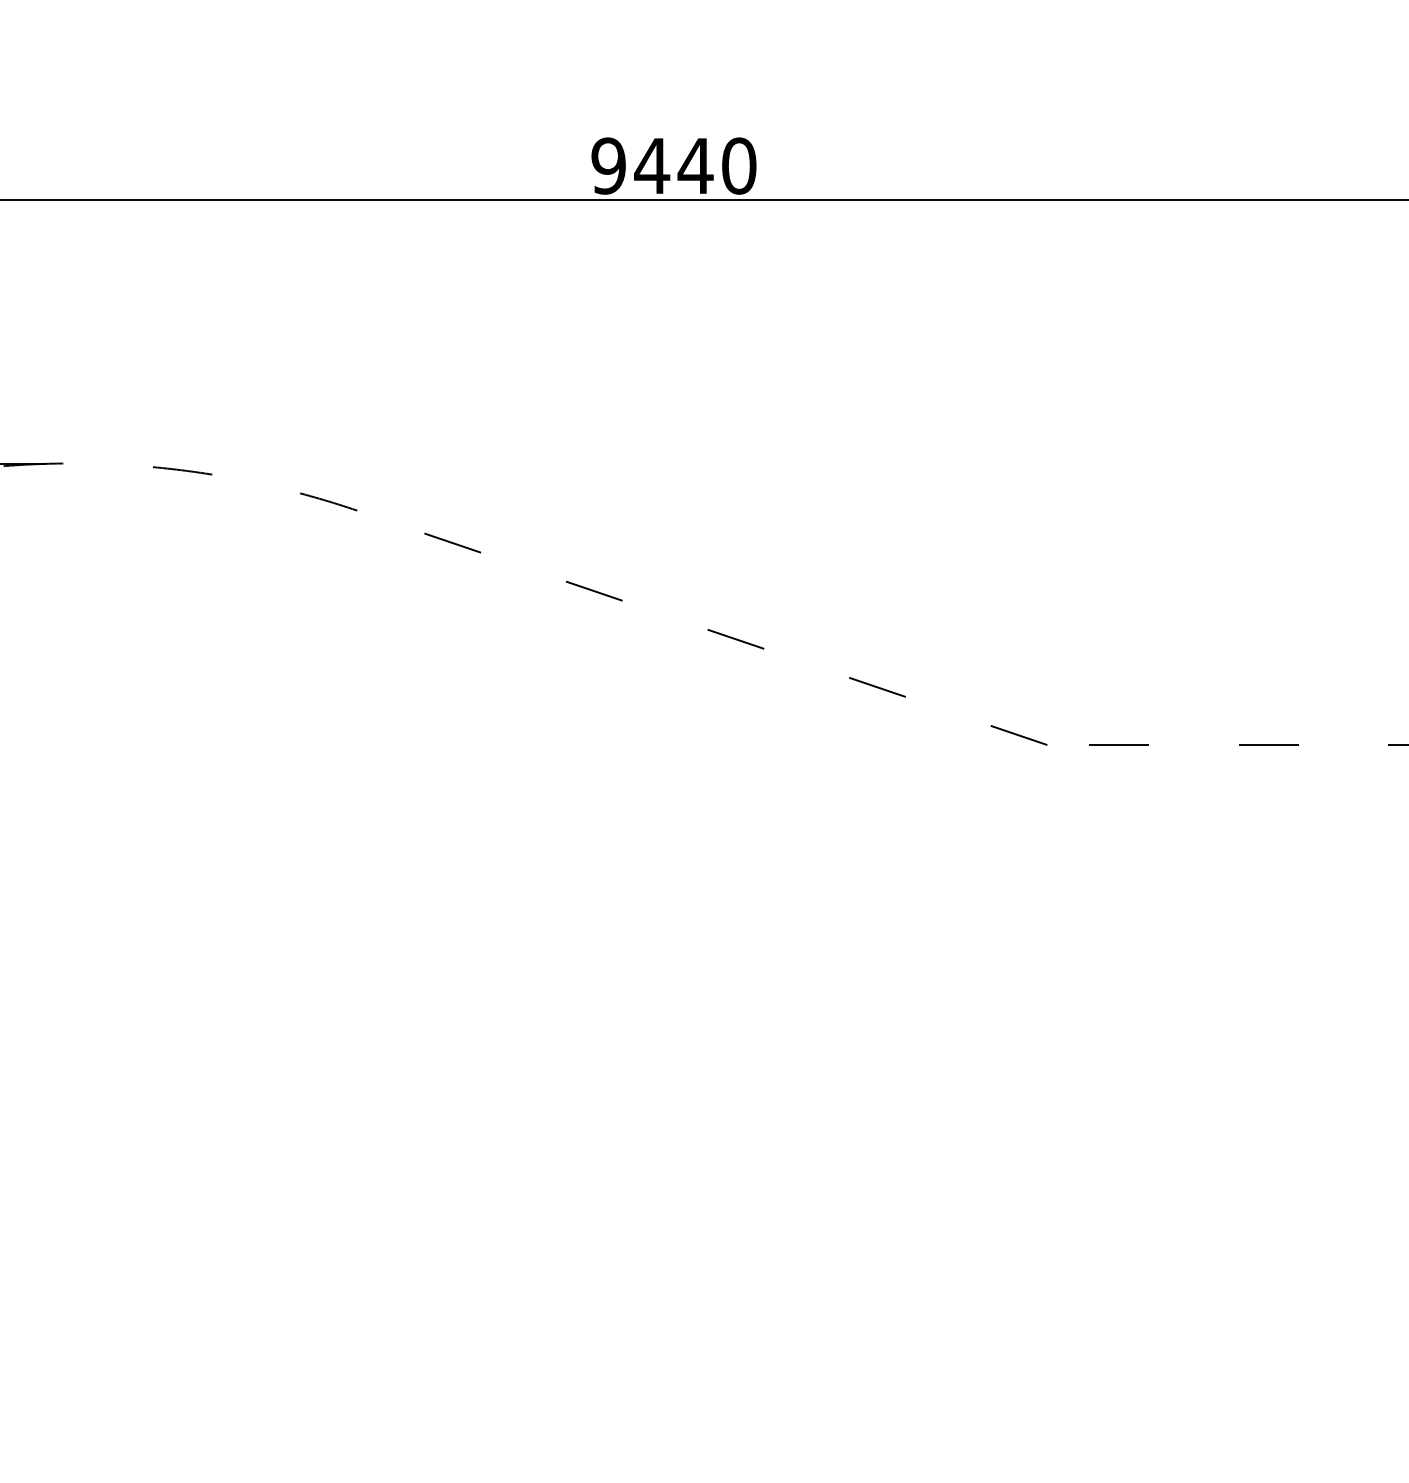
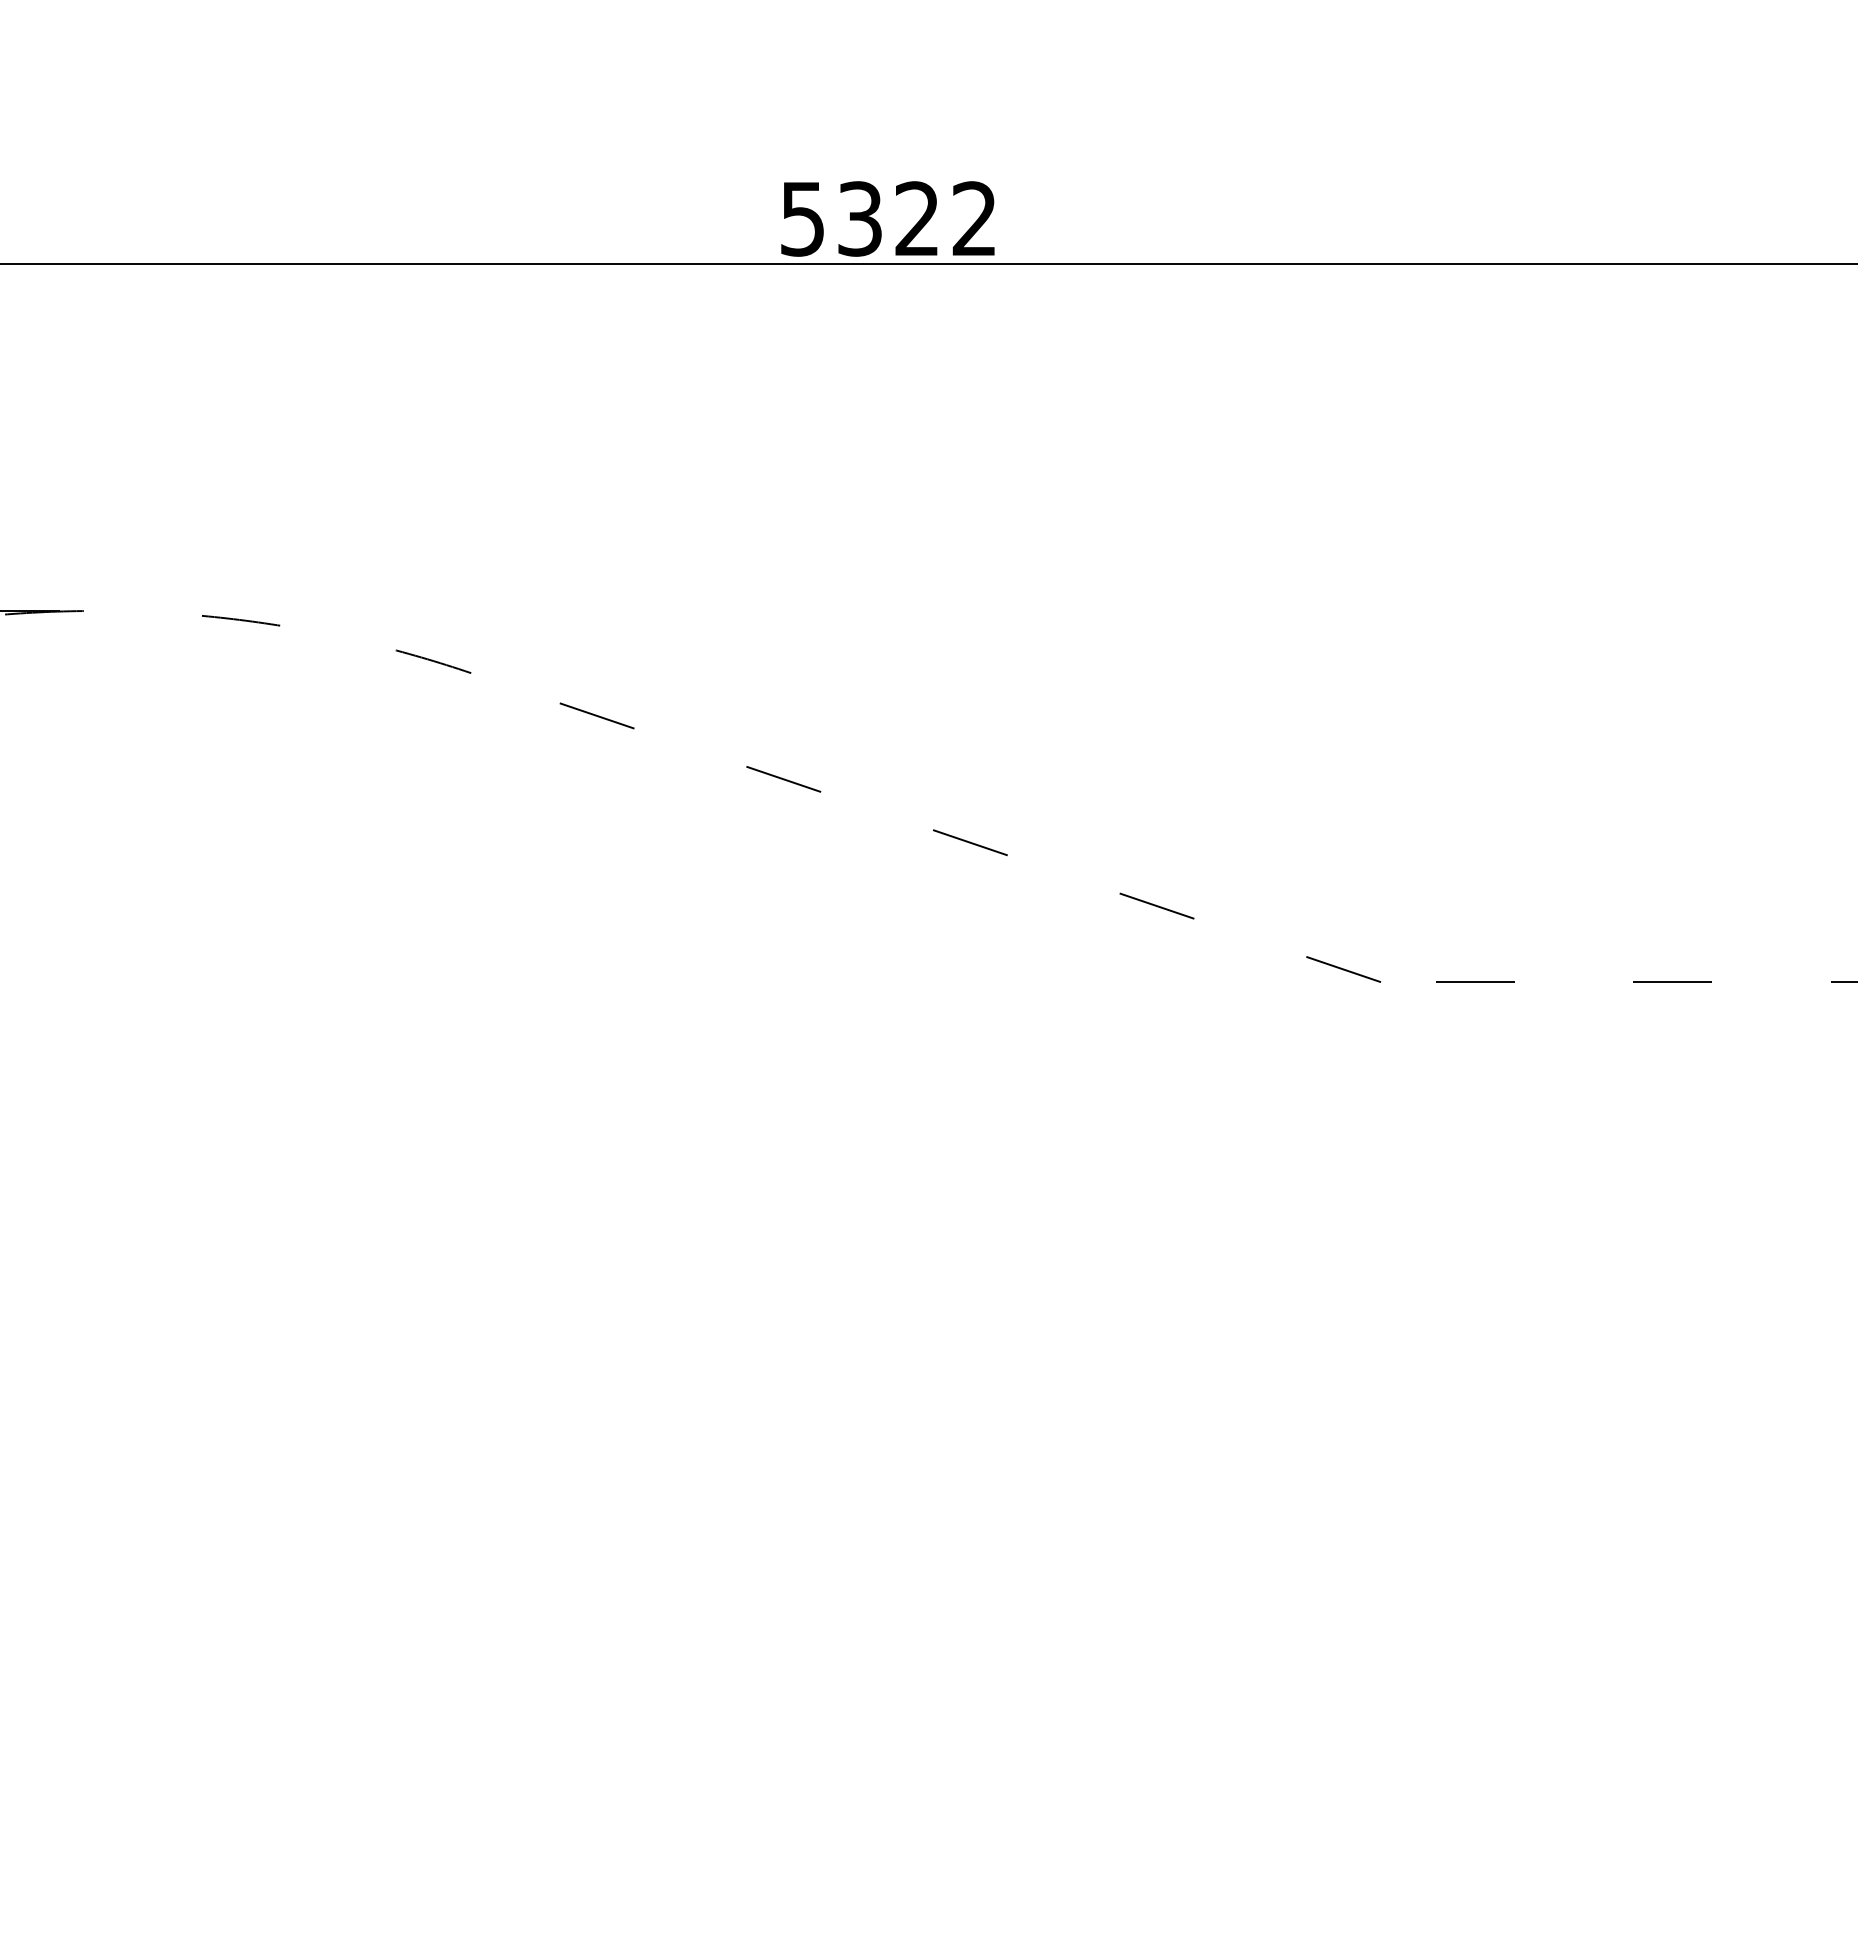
text: (673, 165) -> (888, 218), 9440 -> 5322

